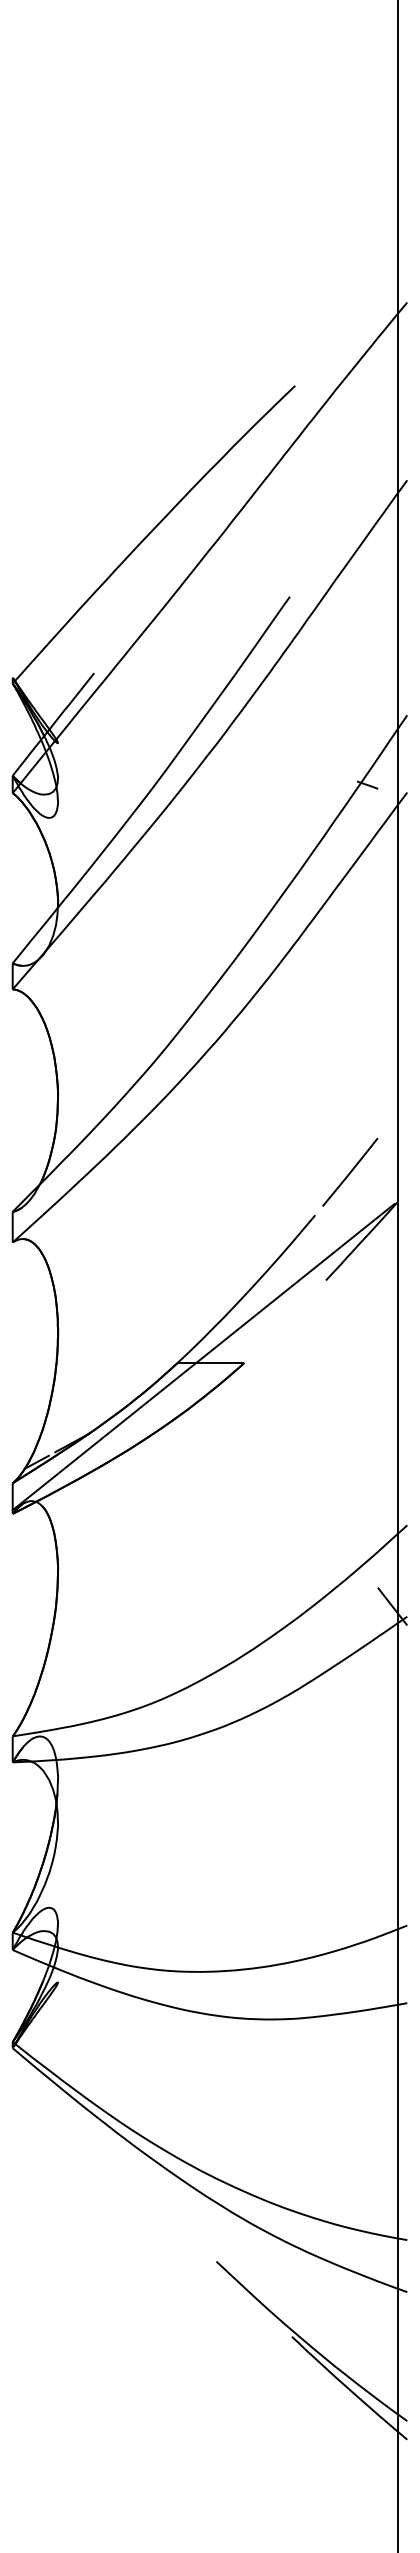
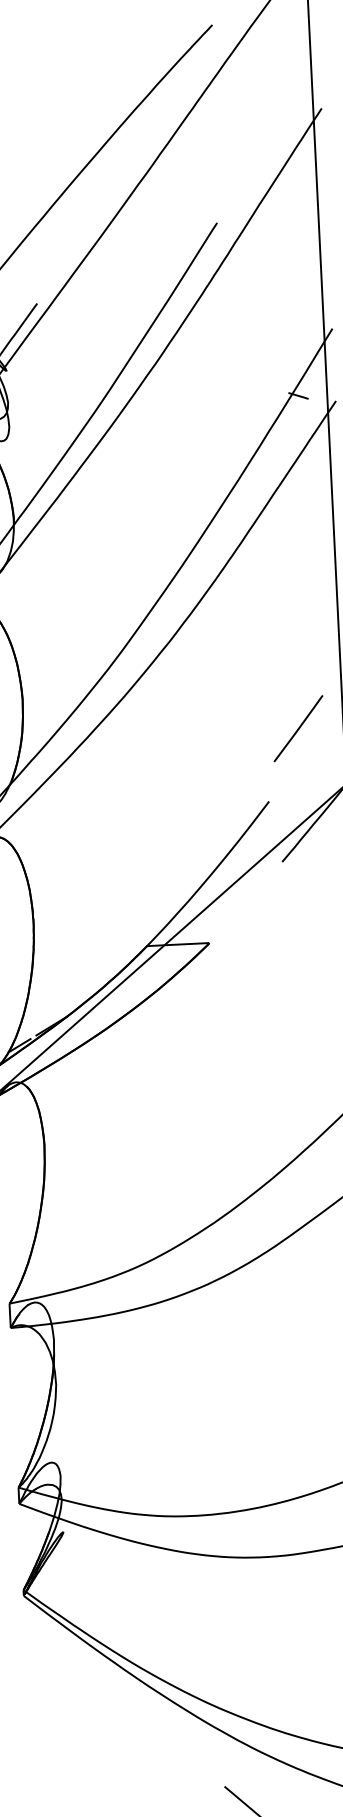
line: (350, 1171) -> (298, 727), moved

